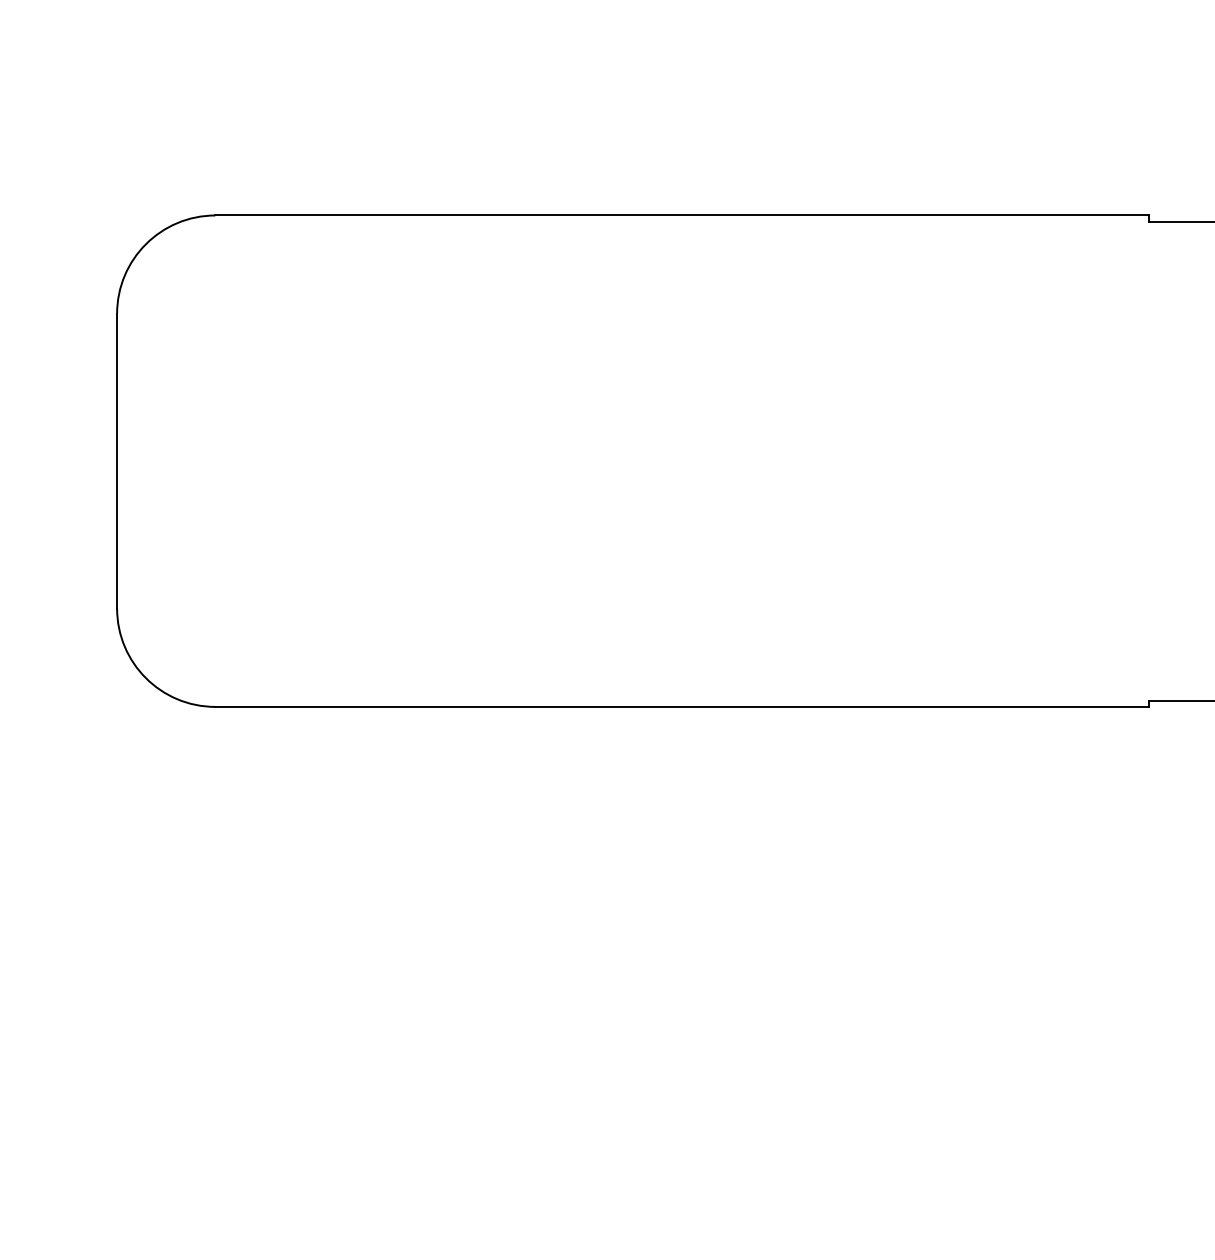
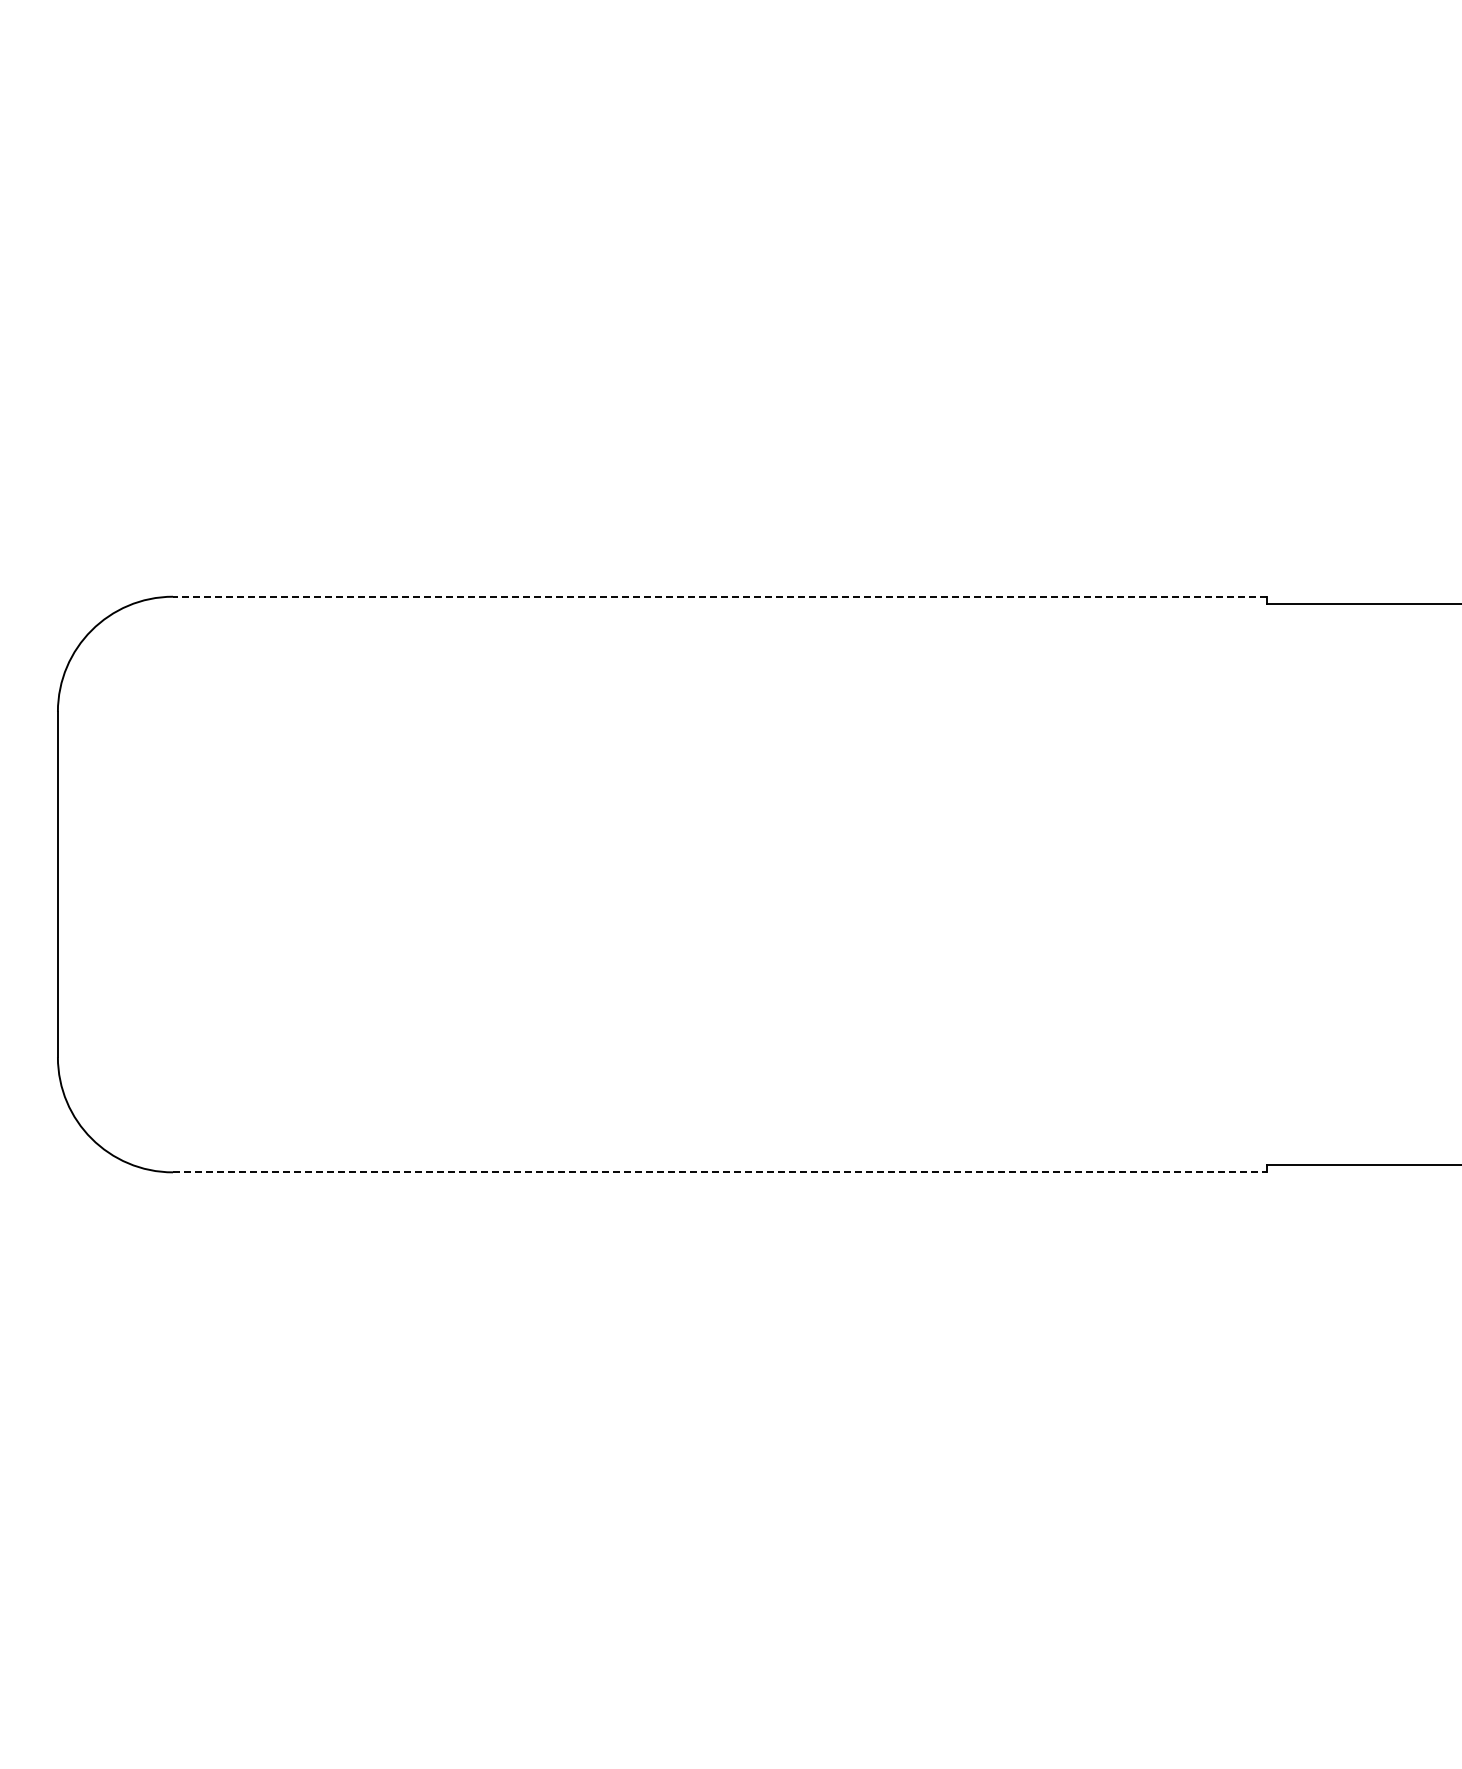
line: (681, 215) -> (719, 596), solid -> dashed
line: (681, 707) -> (719, 1172), solid -> dashed

